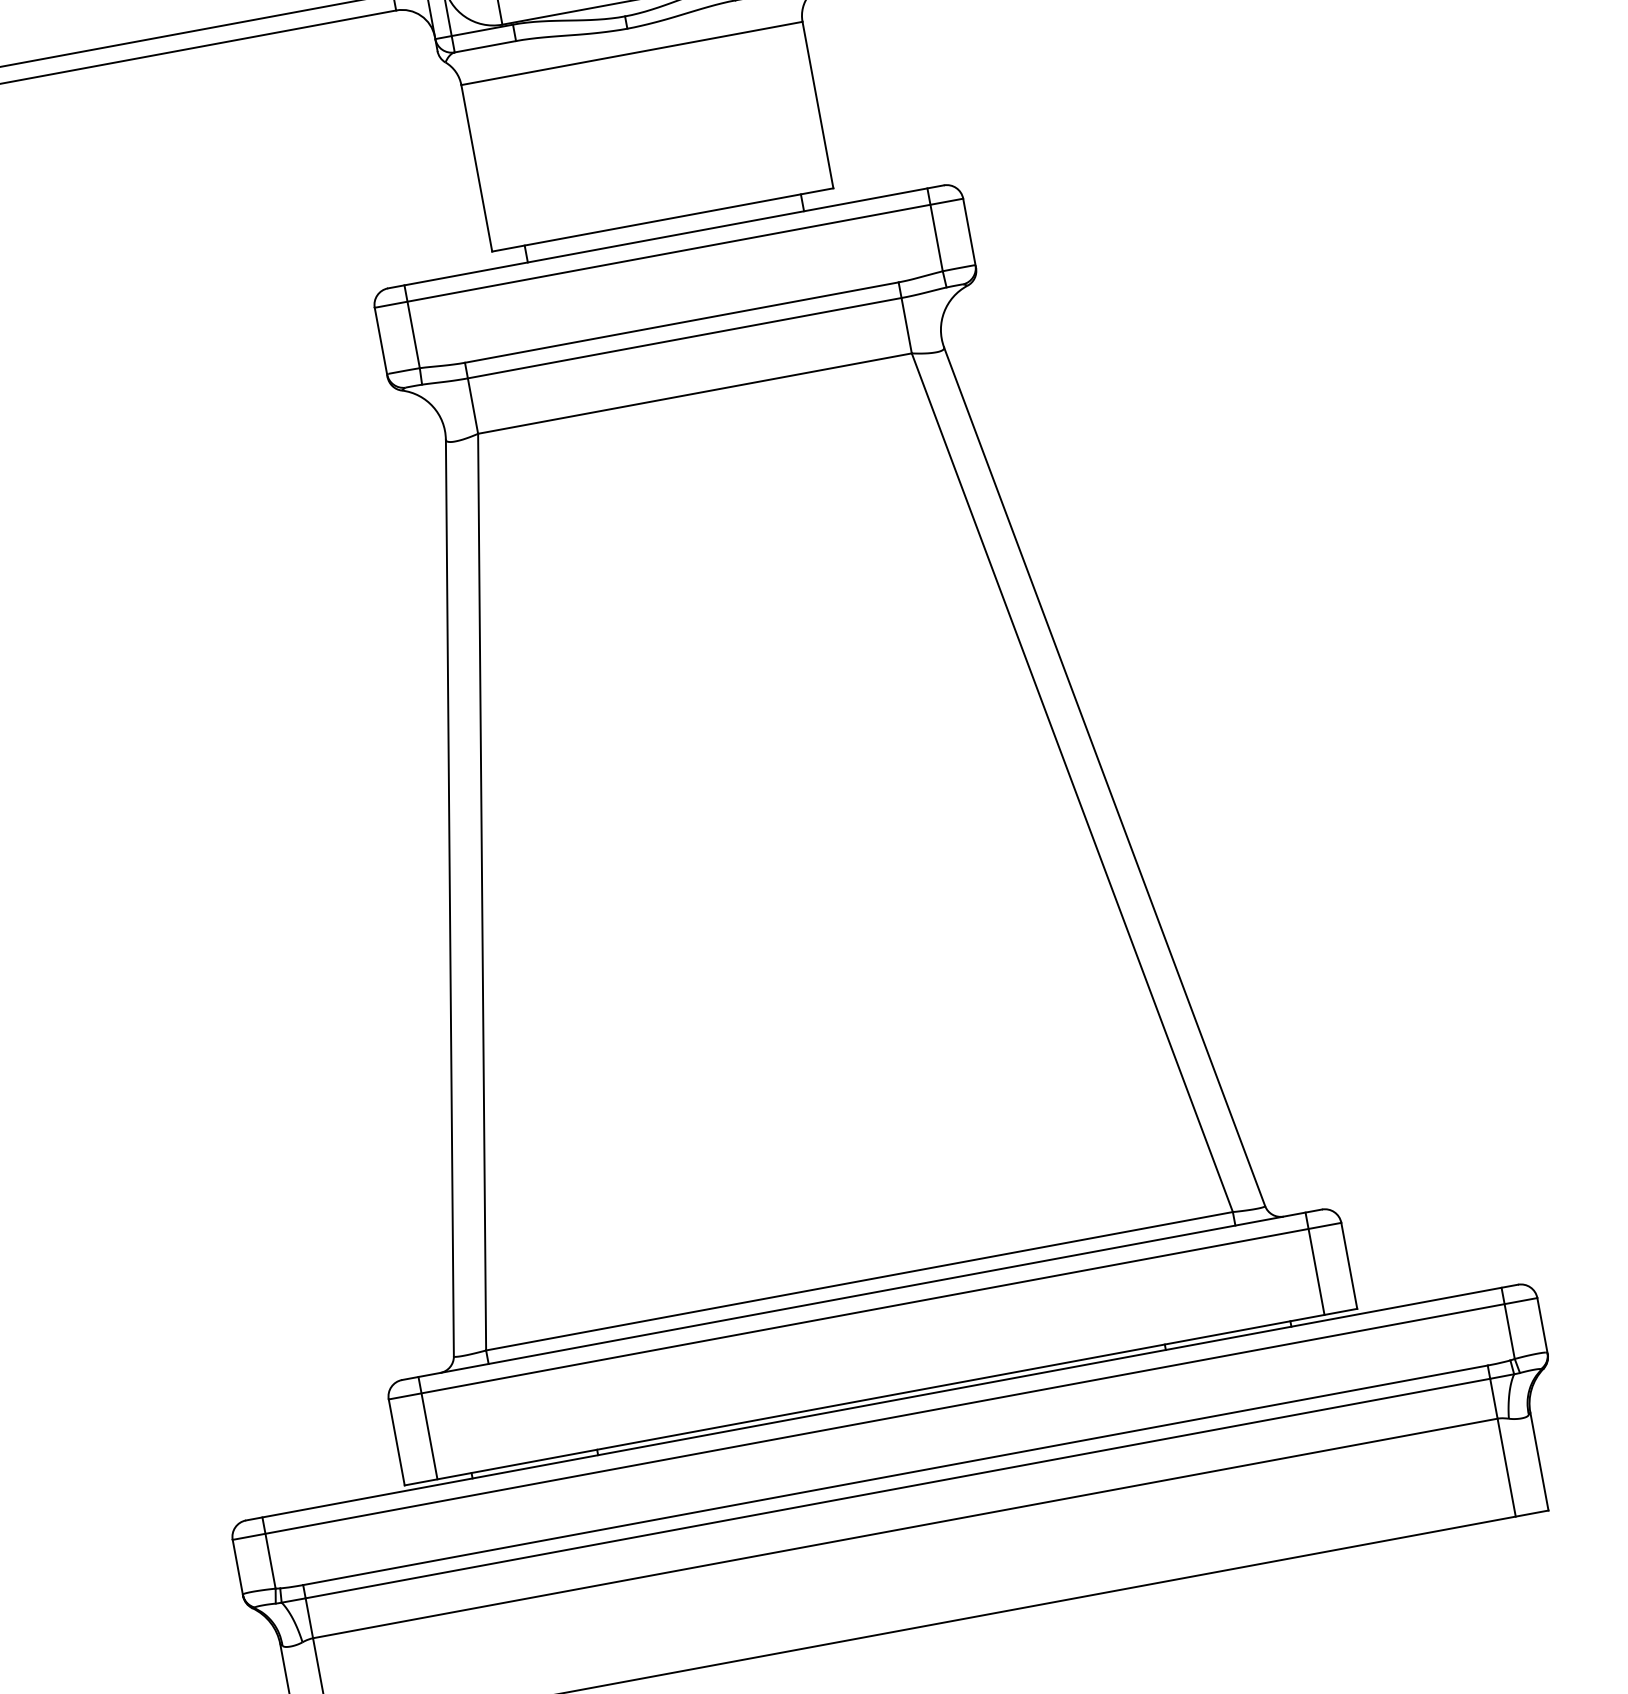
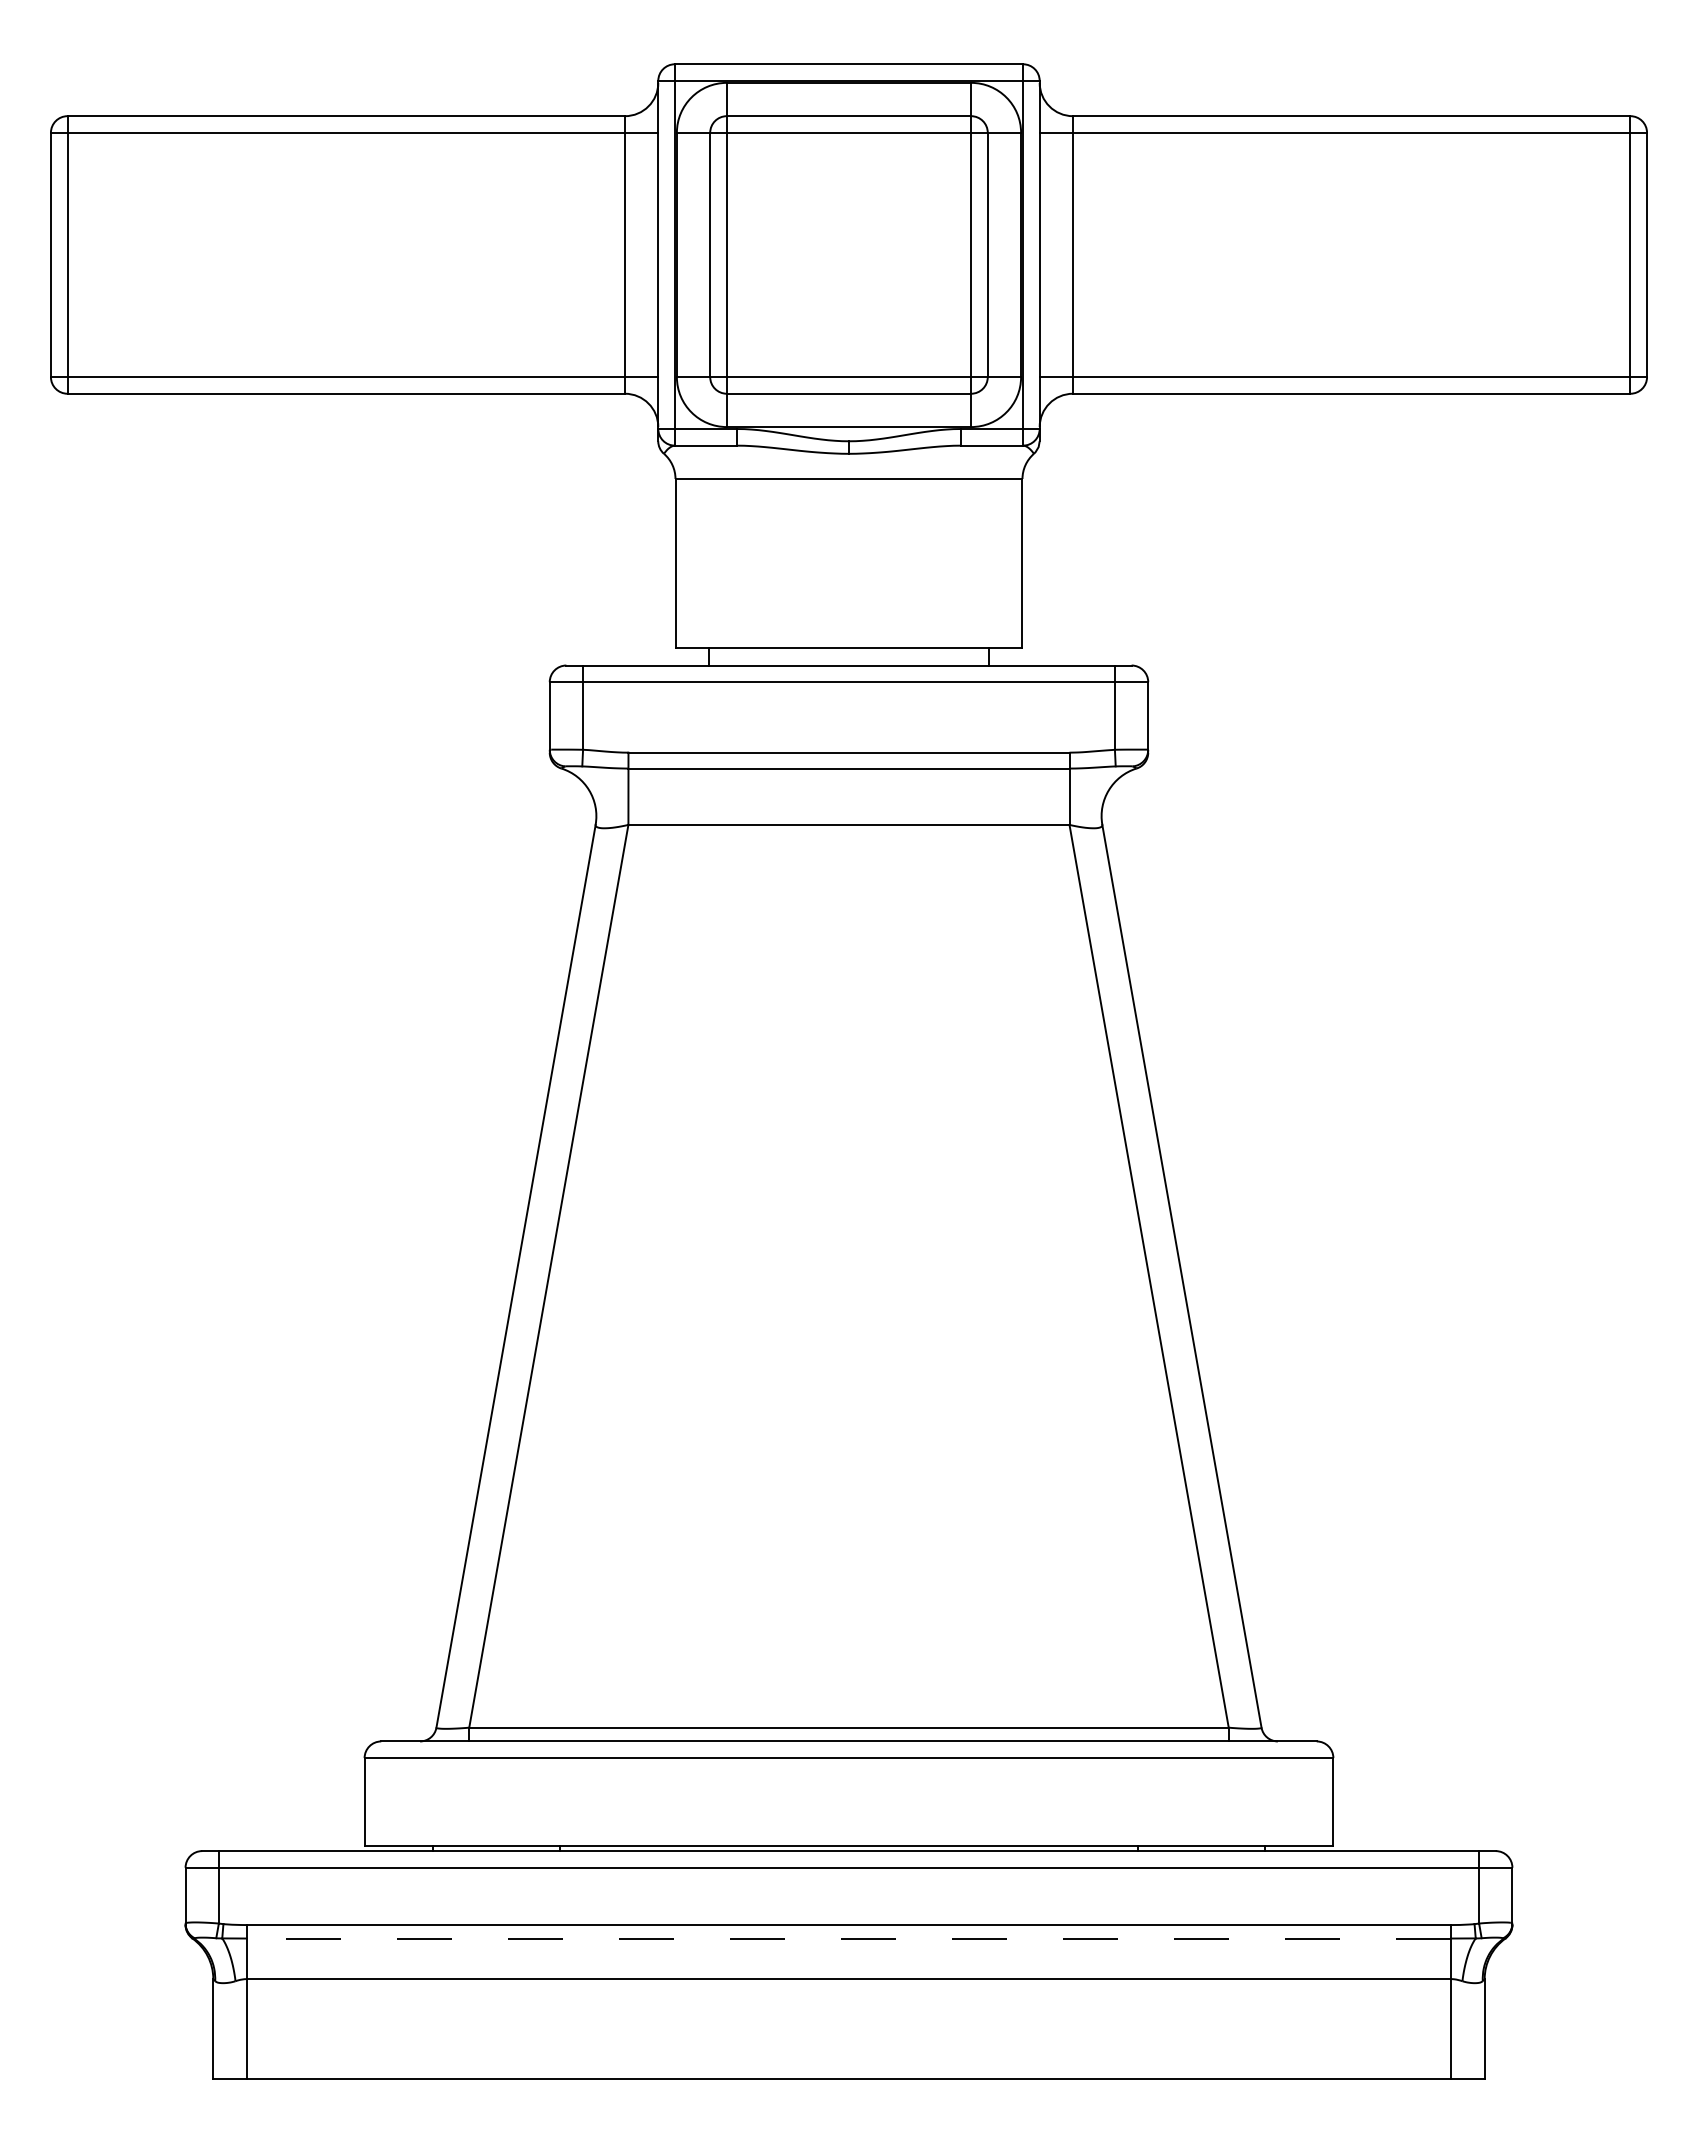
line: (1315, 1263) -> (1300, 1793), removed
line: (427, 1428) -> (397, 1793), removed
line: (897, 1488) -> (848, 1938), solid -> dashed

